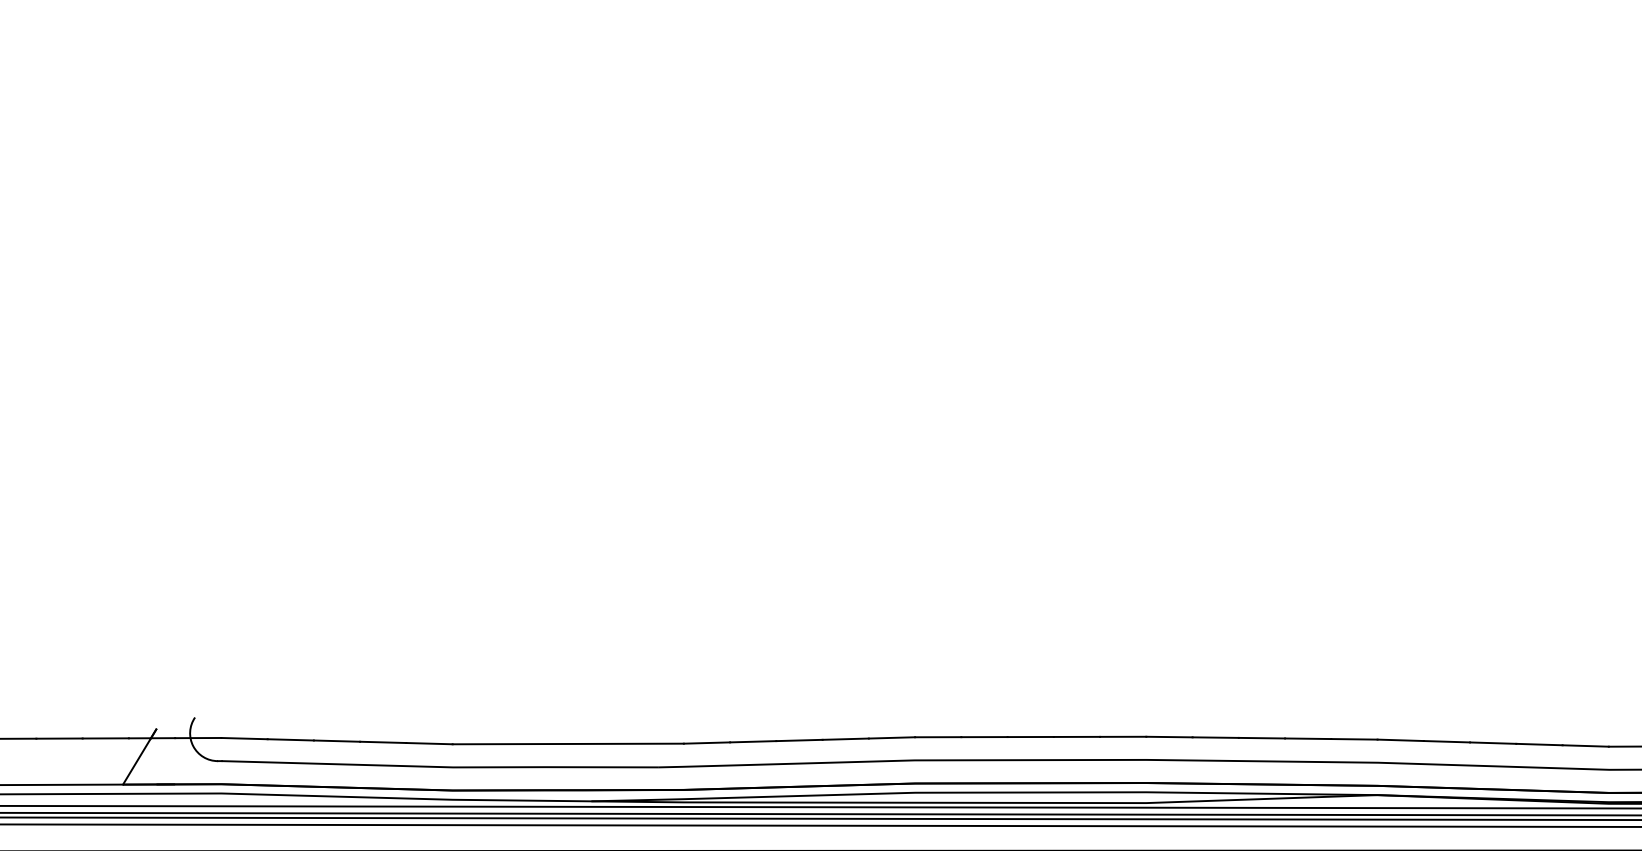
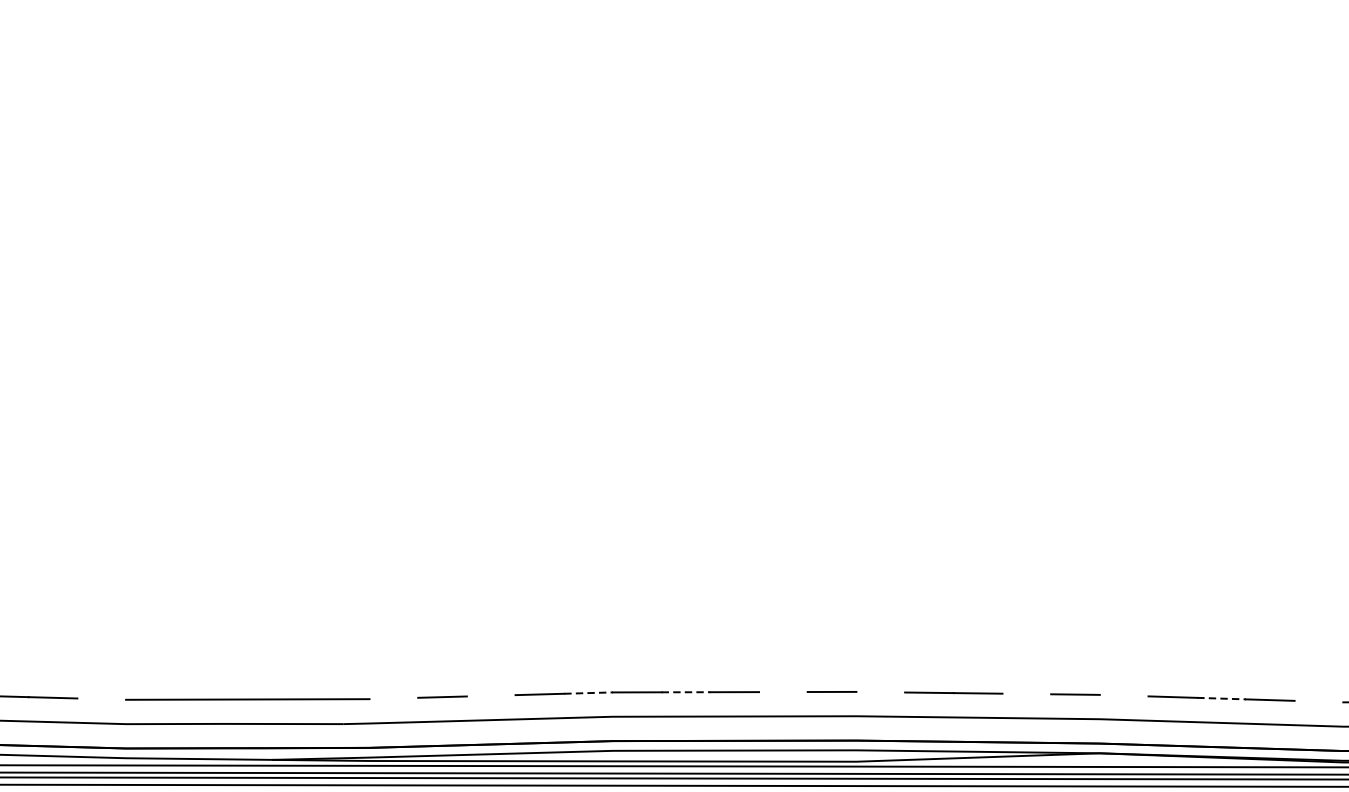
line: (1076, 736) -> (782, 691), removed
line: (1169, 736) -> (880, 691), removed
line: (892, 737) -> (589, 692), solid -> dashed
line: (984, 737) -> (686, 692), solid -> dashed
line: (1308, 738) -> (1027, 693), removed
line: (799, 740) -> (491, 695), removed
line: (1400, 740) -> (1123, 695), removed
line: (706, 742) -> (393, 697), removed
line: (429, 743) -> (101, 698), removed
line: (1493, 743) -> (1221, 698), solid -> dashed
line: (1585, 745) -> (1318, 701), removed

